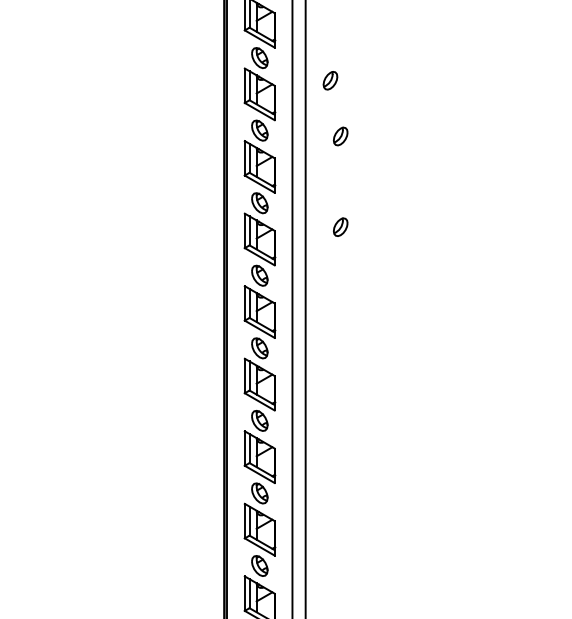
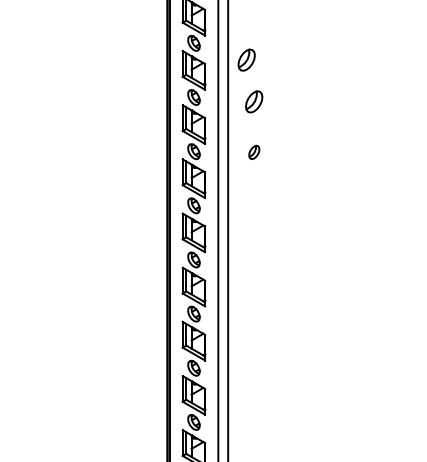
part: (330, 80) -> (246, 60), size x1.6
part: (340, 136) -> (254, 101), size x1.6
part: (340, 226) -> (254, 151), moved

